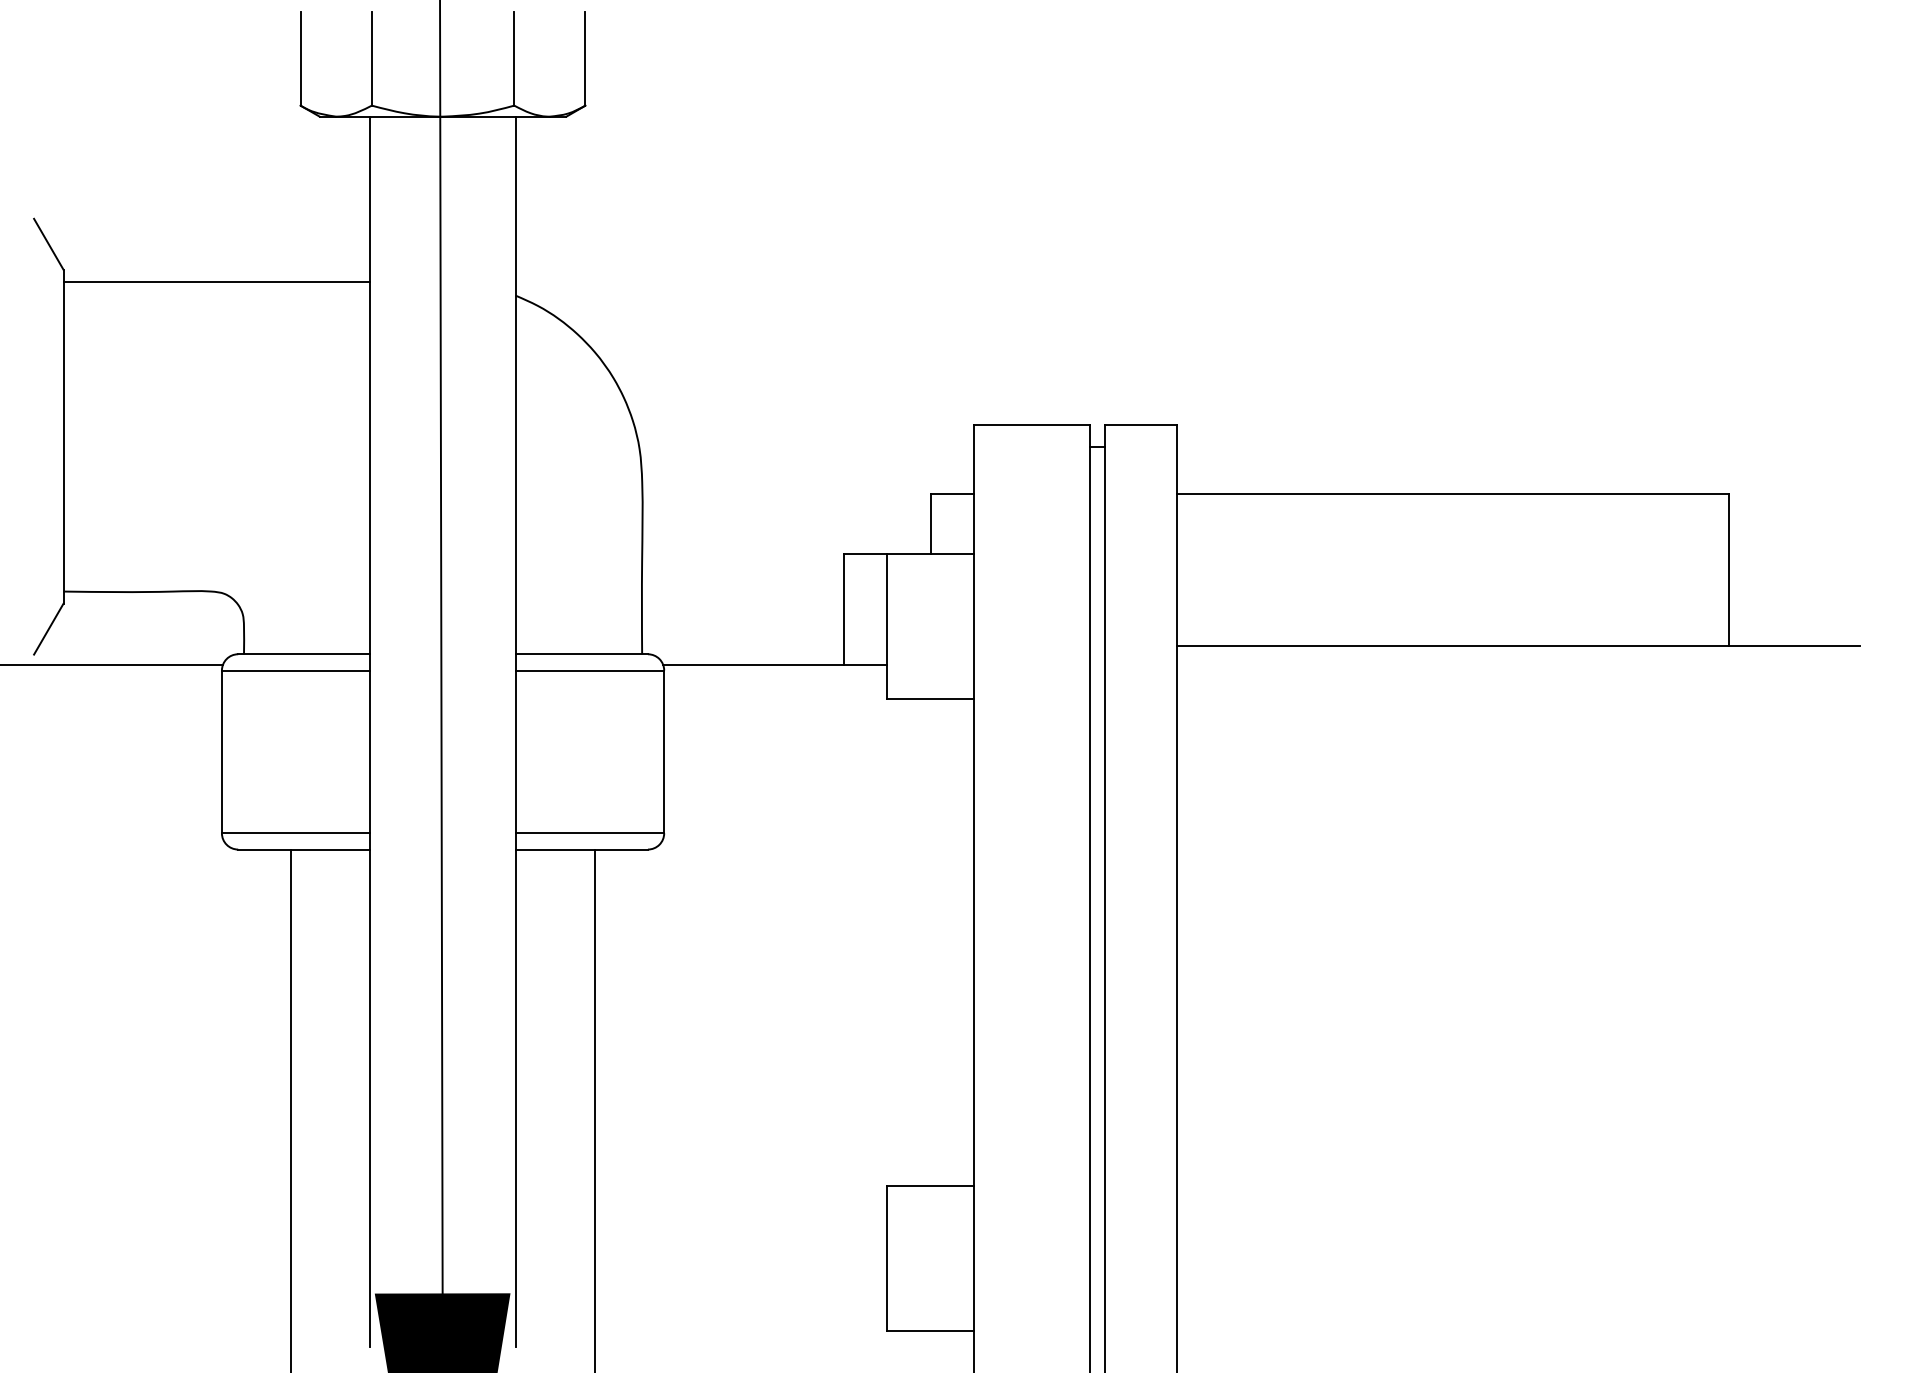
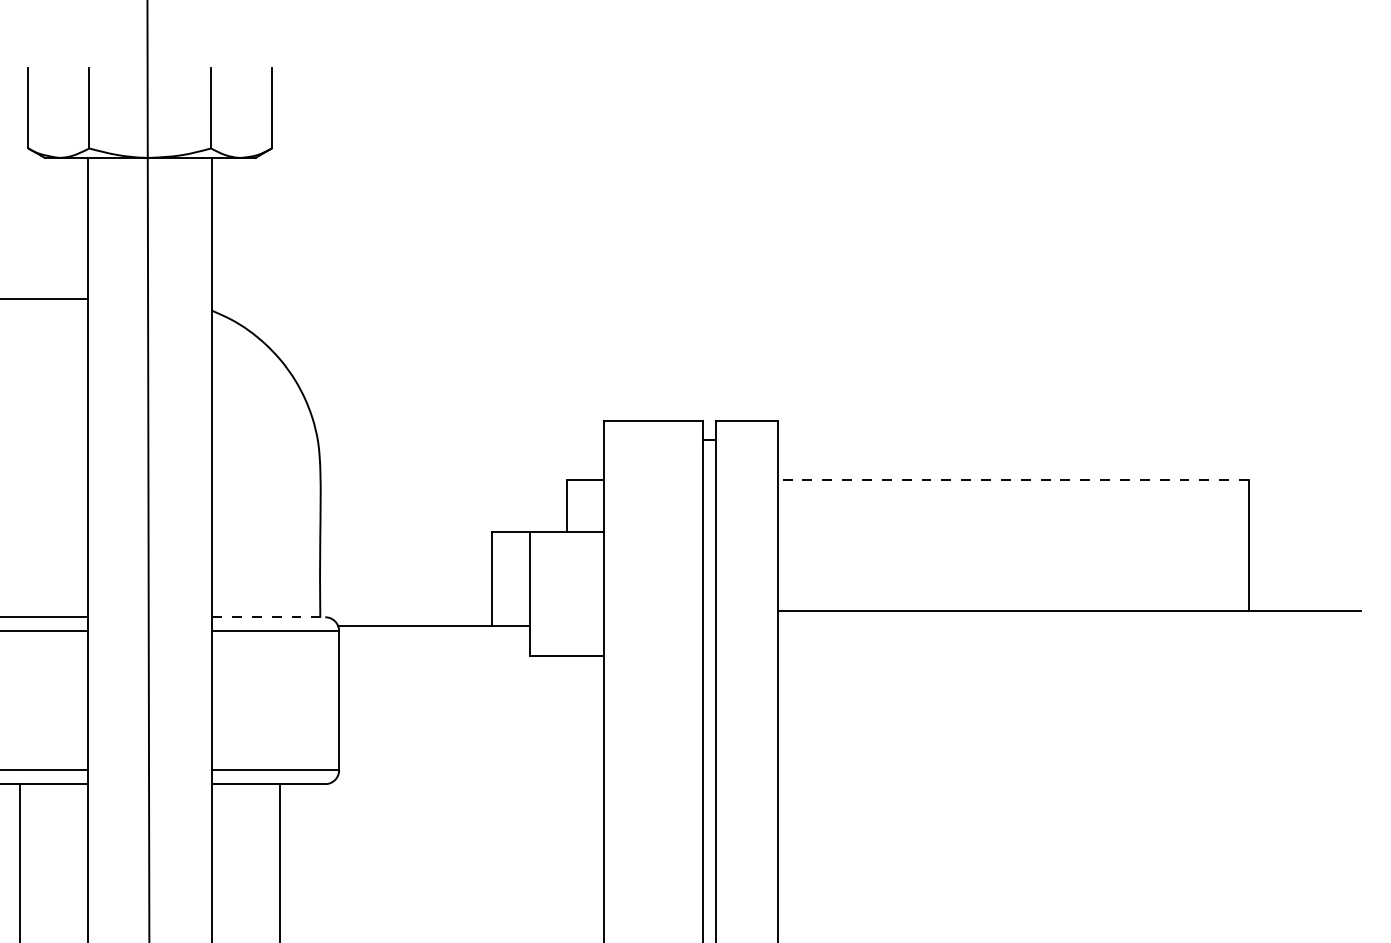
line: (1453, 494) -> (1013, 480), solid -> dashed
line: (582, 654) -> (269, 617), solid -> dashed

